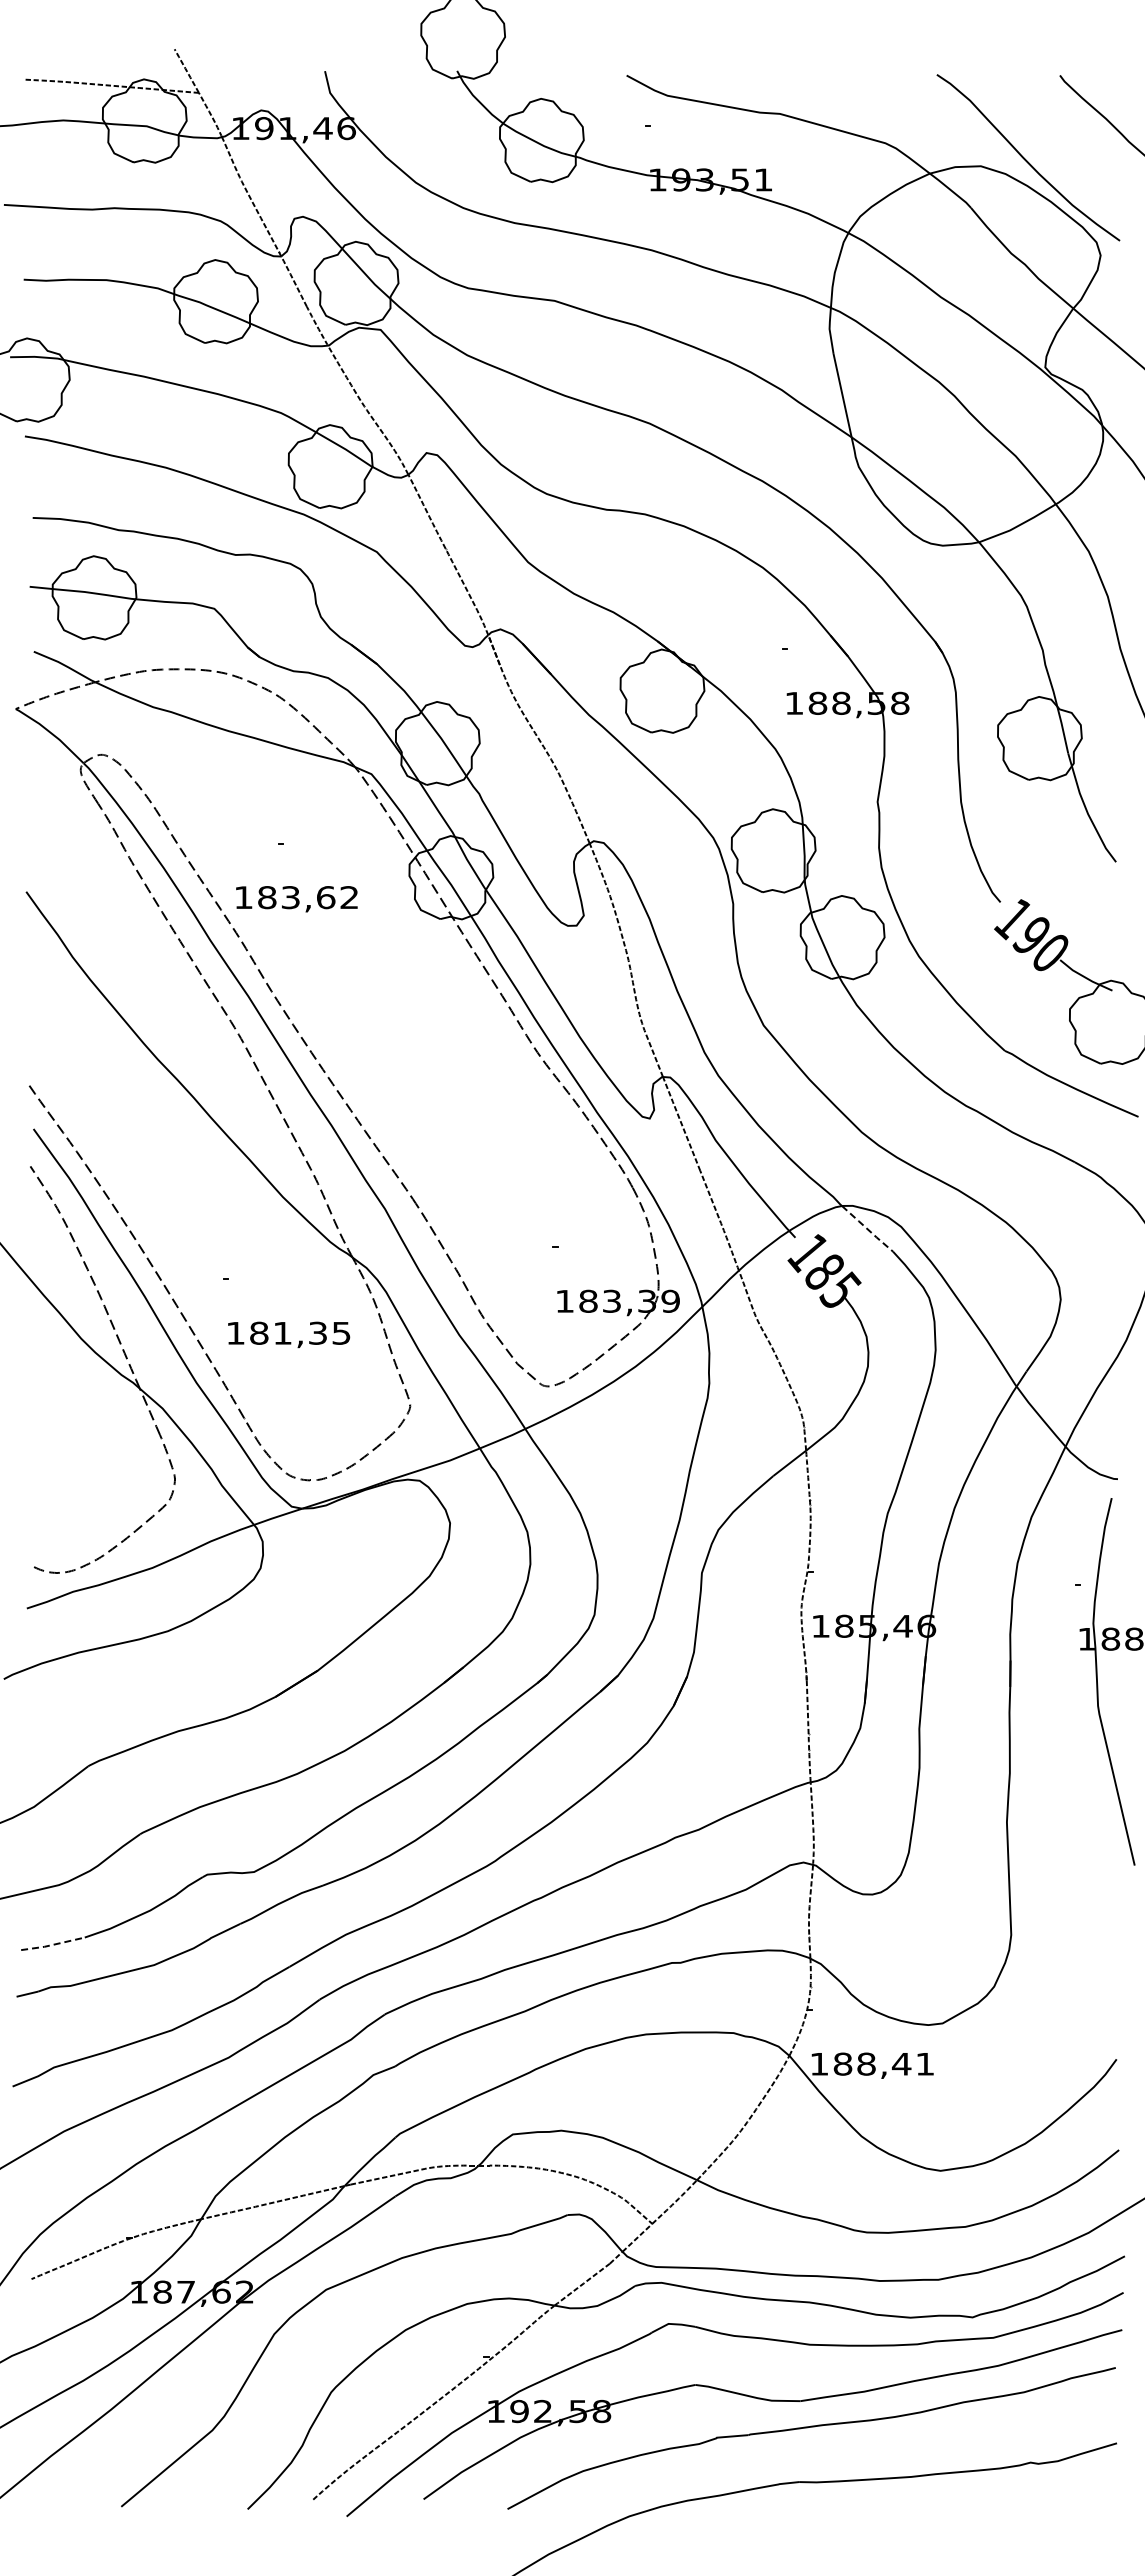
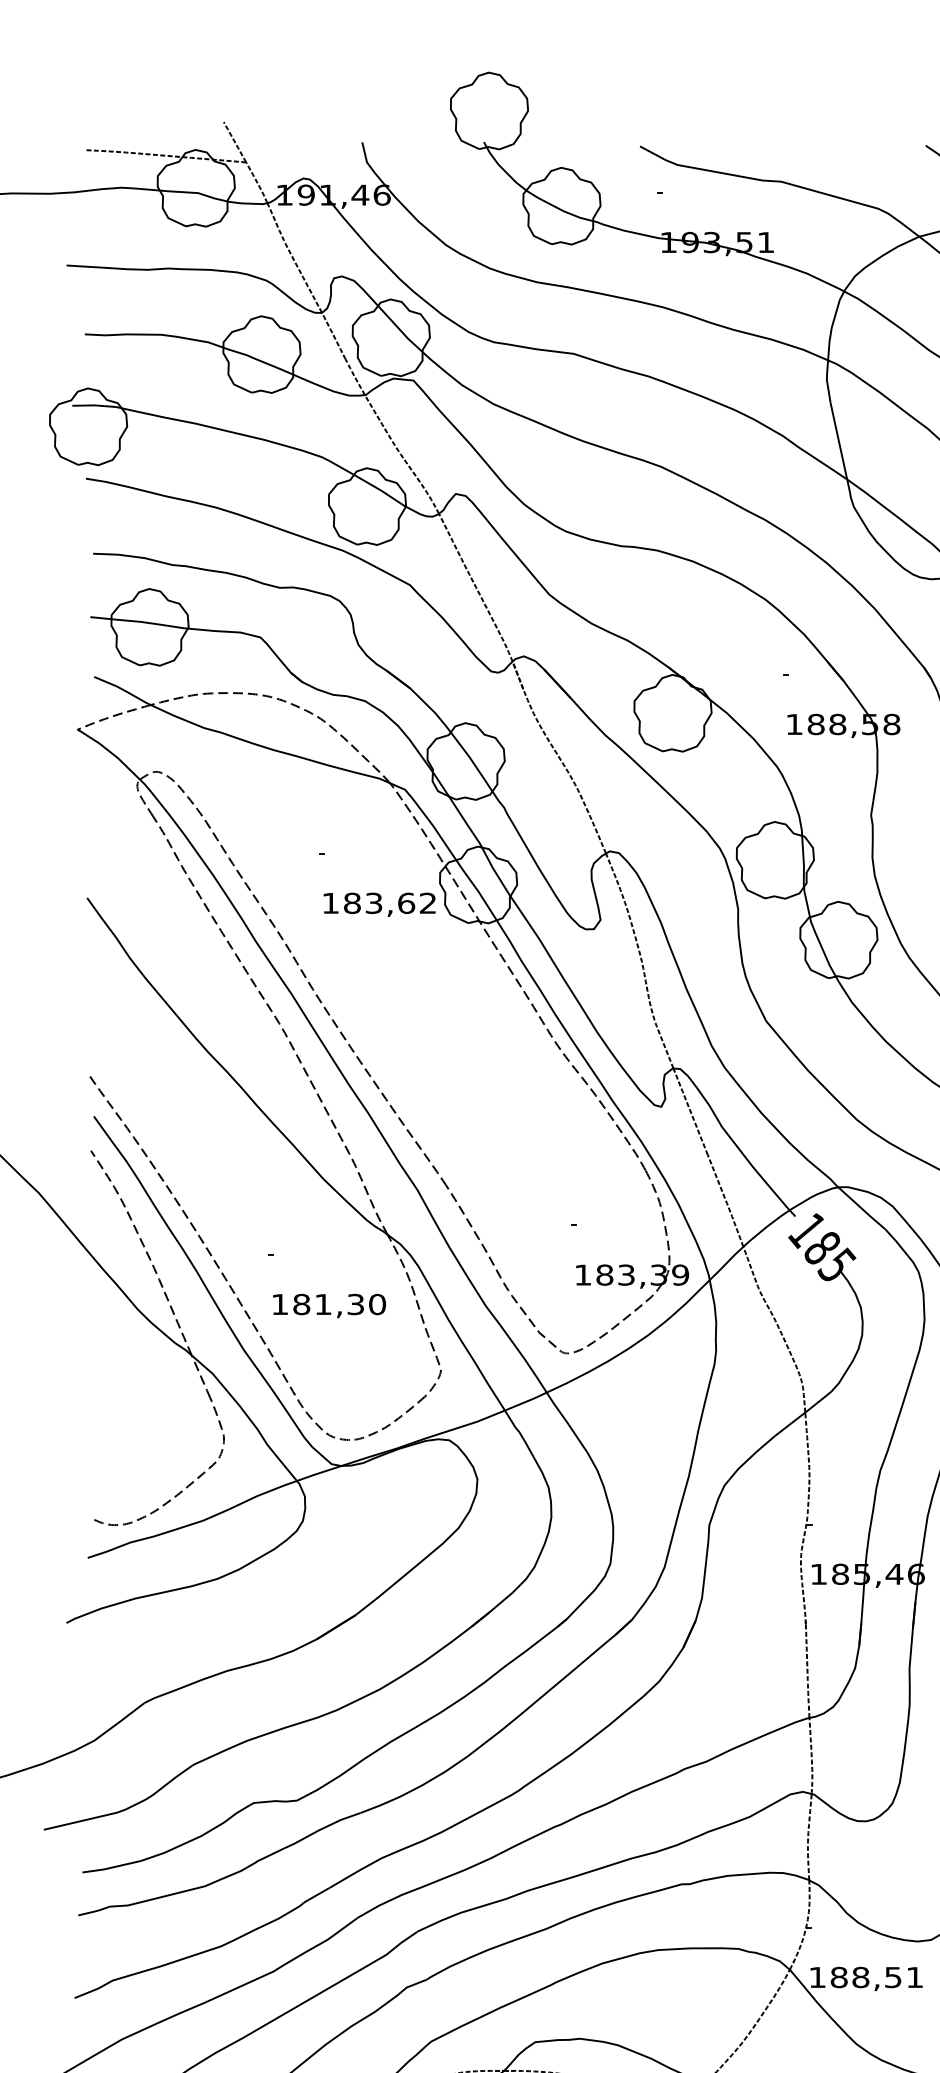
text: (296, 899) -> (379, 905), moved
line: (867, 1229) -> (861, 1208), dashed -> solid
text: (341, 1332) -> (377, 1303), 181,35 -> 181,30
line: (53, 1944) -> (112, 1867), dashed -> solid
text: (901, 2064) -> (893, 1977), 188,41 -> 188,51

